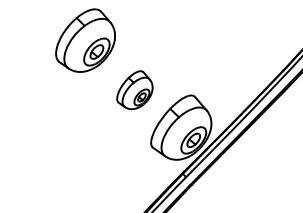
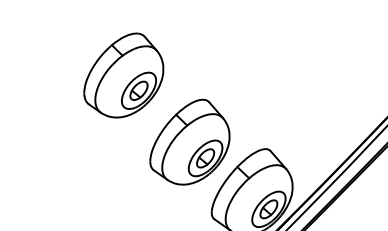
part: (134, 89) -> (189, 141), size x1.67

